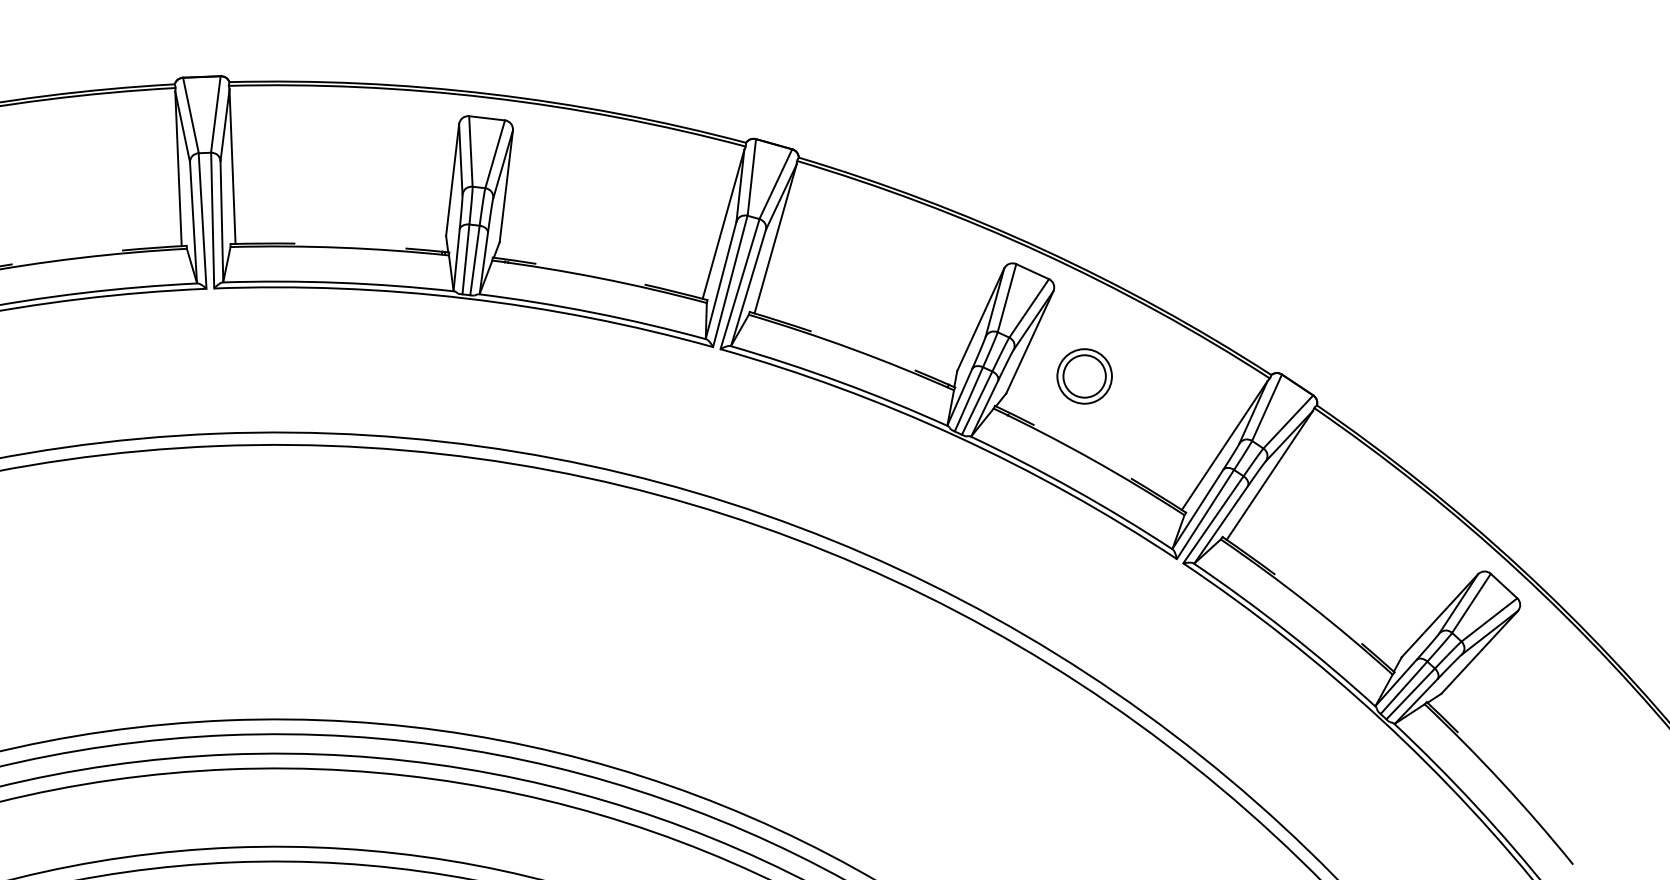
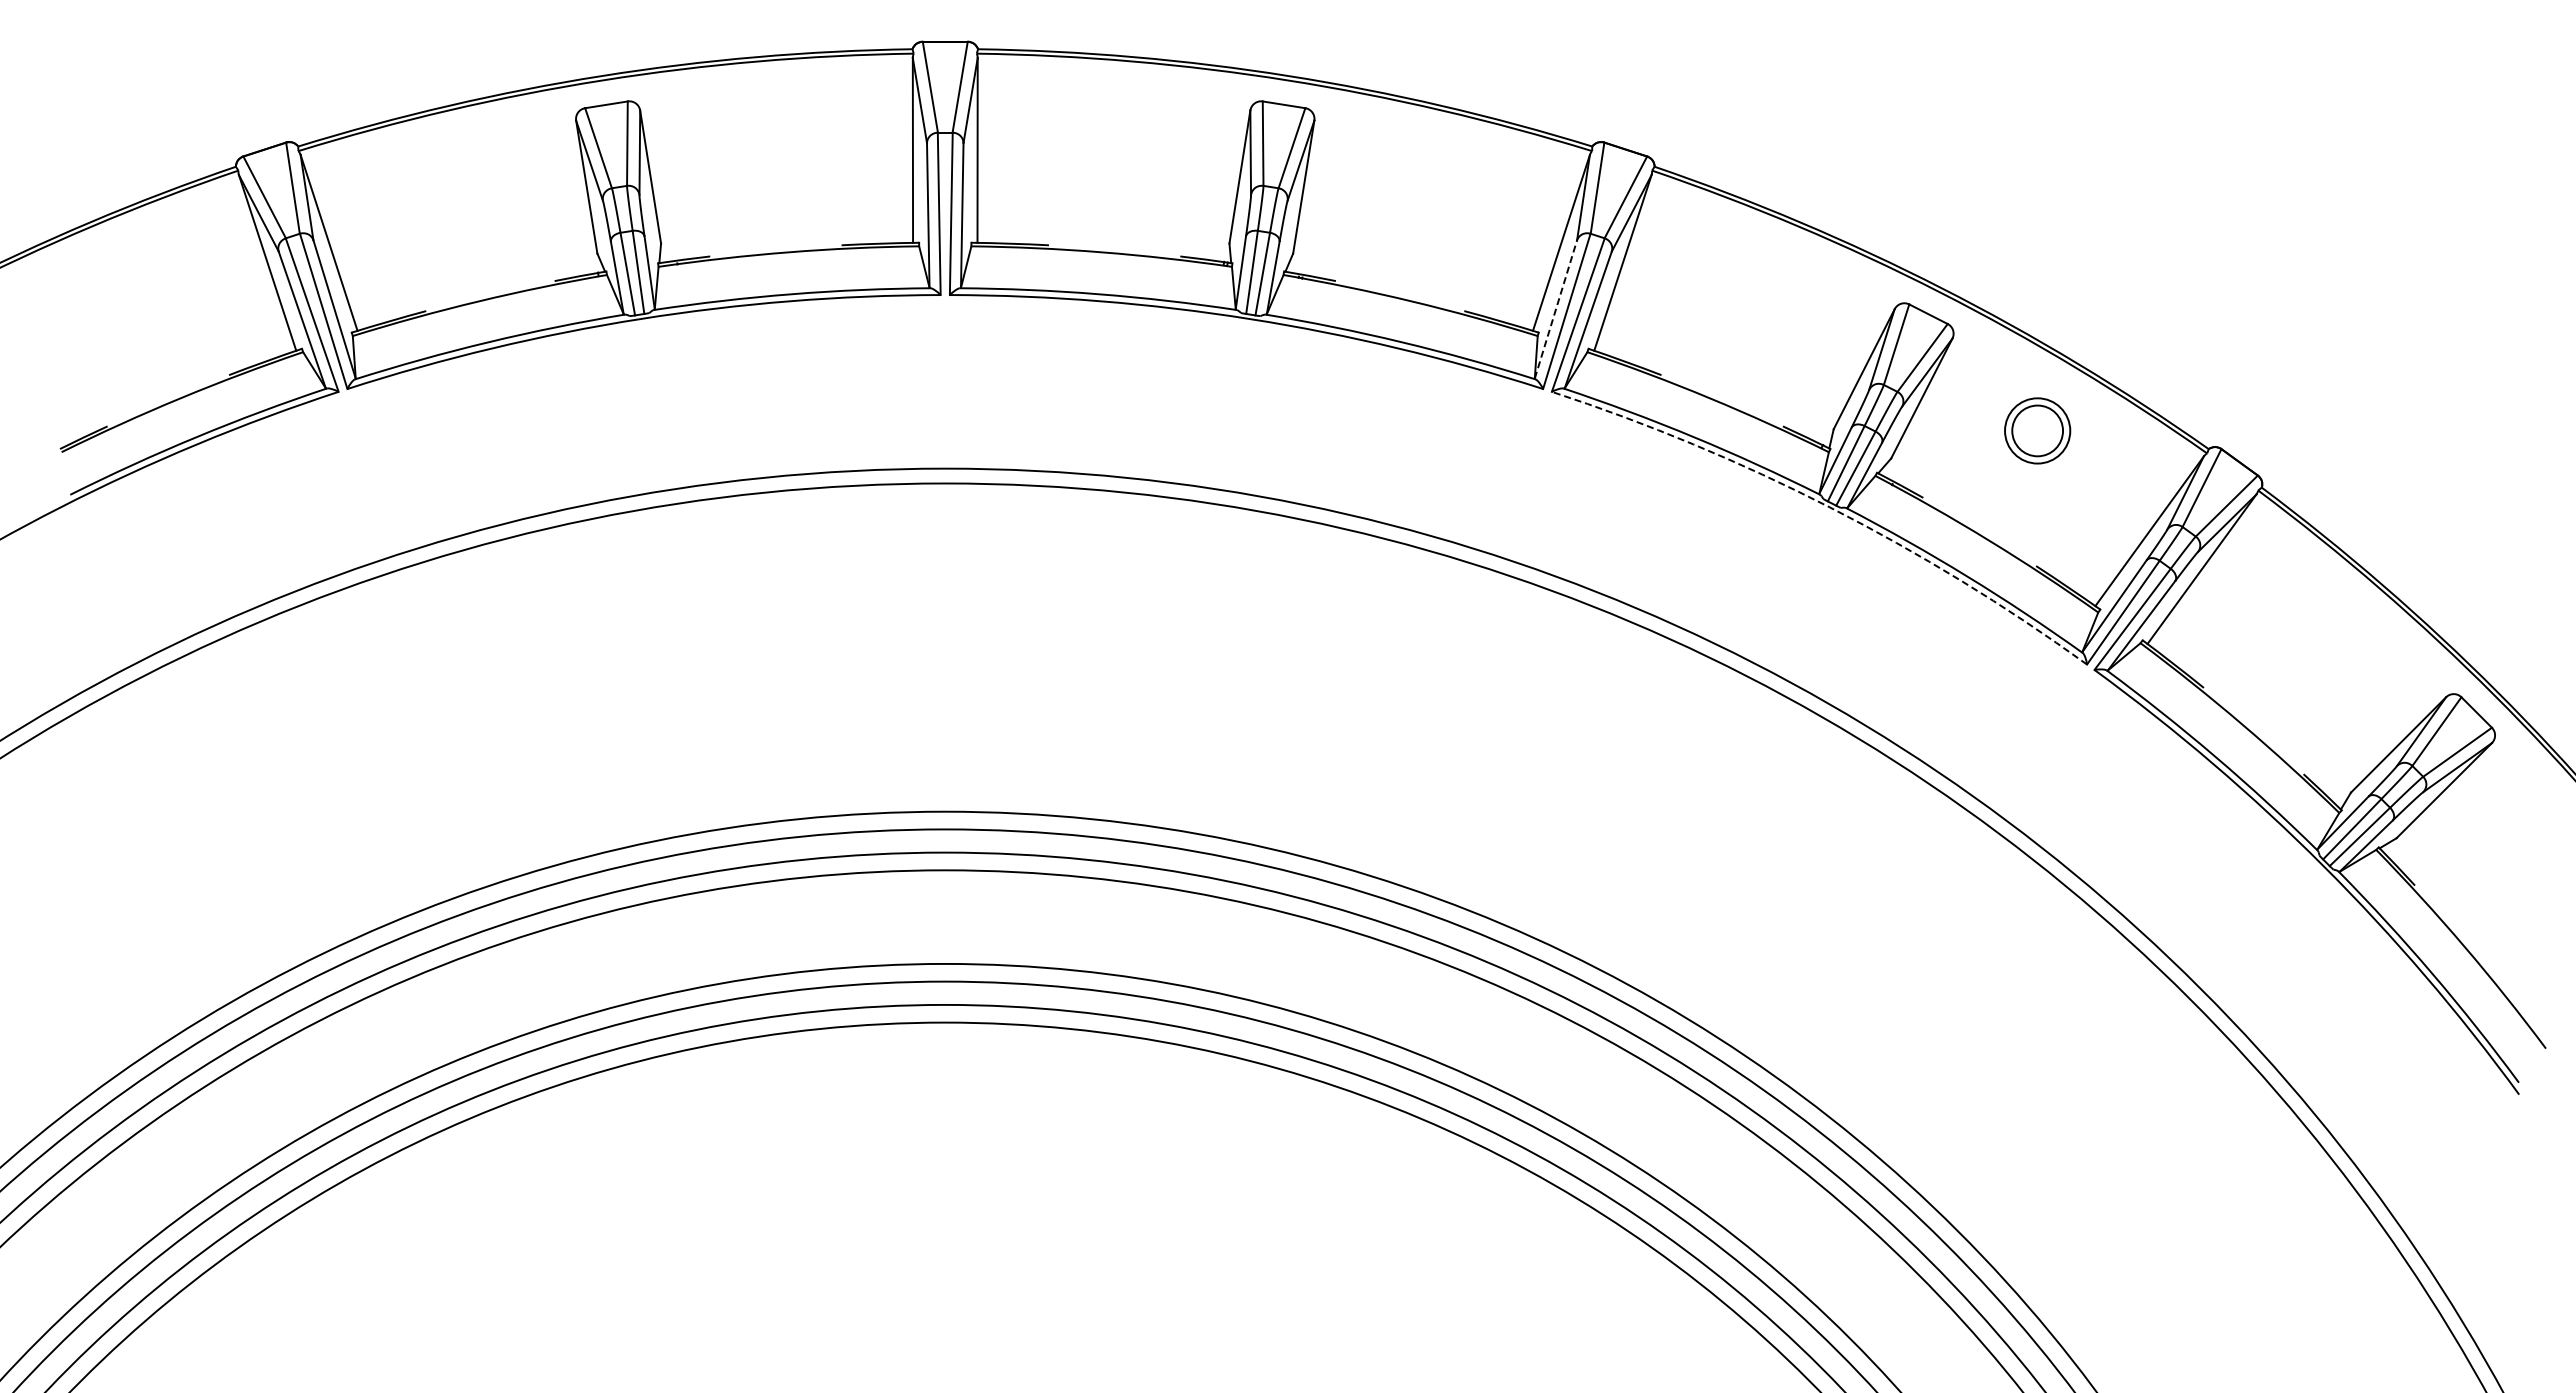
line: (721, 279) -> (1556, 308), solid -> dashed
part: (1084, 376) -> (2037, 430), moved
arc: (957, 436) -> (1830, 507), solid -> dashed

